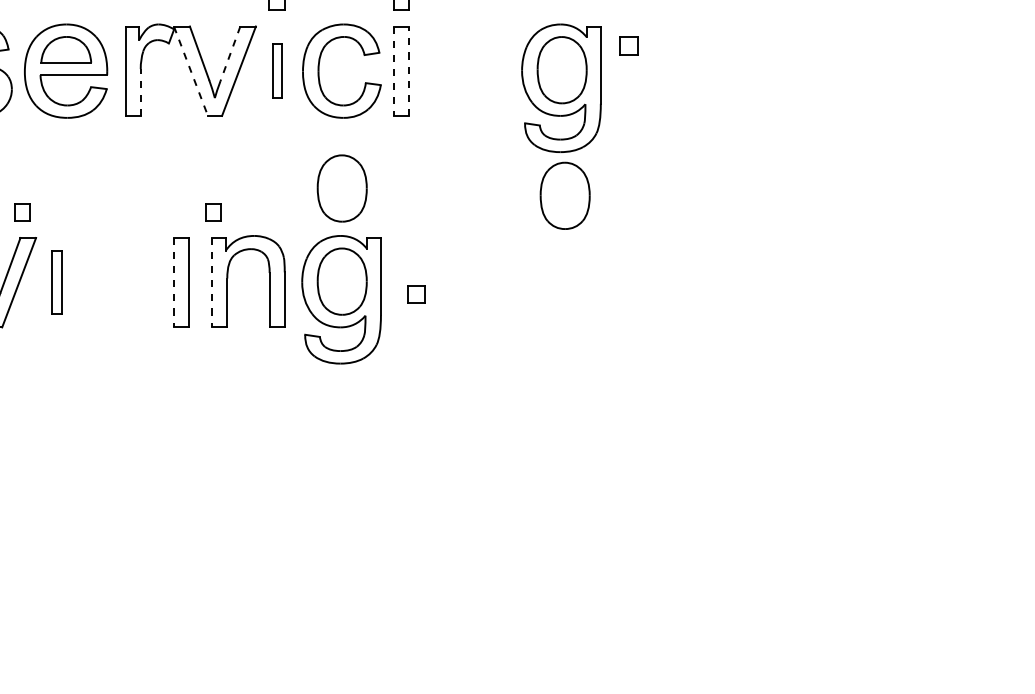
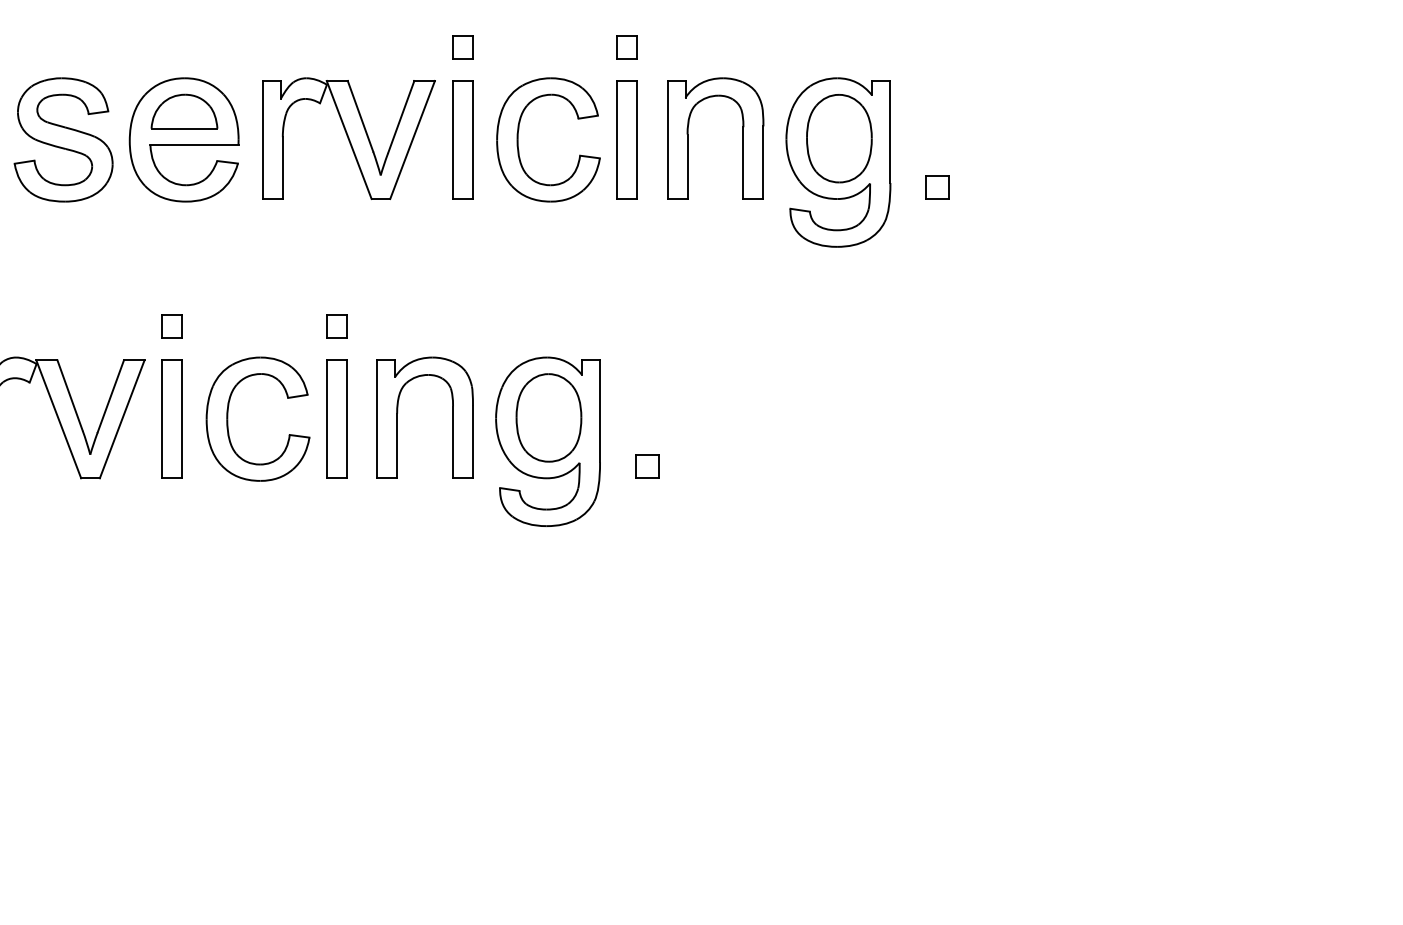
part: (628, 45) -> (937, 187), moved
line: (230, 54) -> (401, 117), dashed -> solid
part: (276, 70) -> (462, 139), size x1.67
line: (409, 70) -> (637, 139), dashed -> solid
part: (447, 70) -> (688, 138), added
line: (191, 71) -> (349, 140), dashed -> solid
line: (394, 71) -> (617, 140), dashed -> solid
line: (140, 92) -> (282, 168), dashed -> solid
part: (341, 188) -> (548, 294), removed
part: (565, 195) -> (843, 304), removed
part: (21, 212) -> (171, 326), moved
part: (213, 212) -> (336, 326), moved
part: (56, 282) -> (171, 418), size x1.43
part: (99, 282) -> (228, 418), added
line: (173, 282) -> (326, 419), dashed -> solid
line: (212, 282) -> (377, 419), dashed -> solid
part: (416, 294) -> (647, 466), moved

